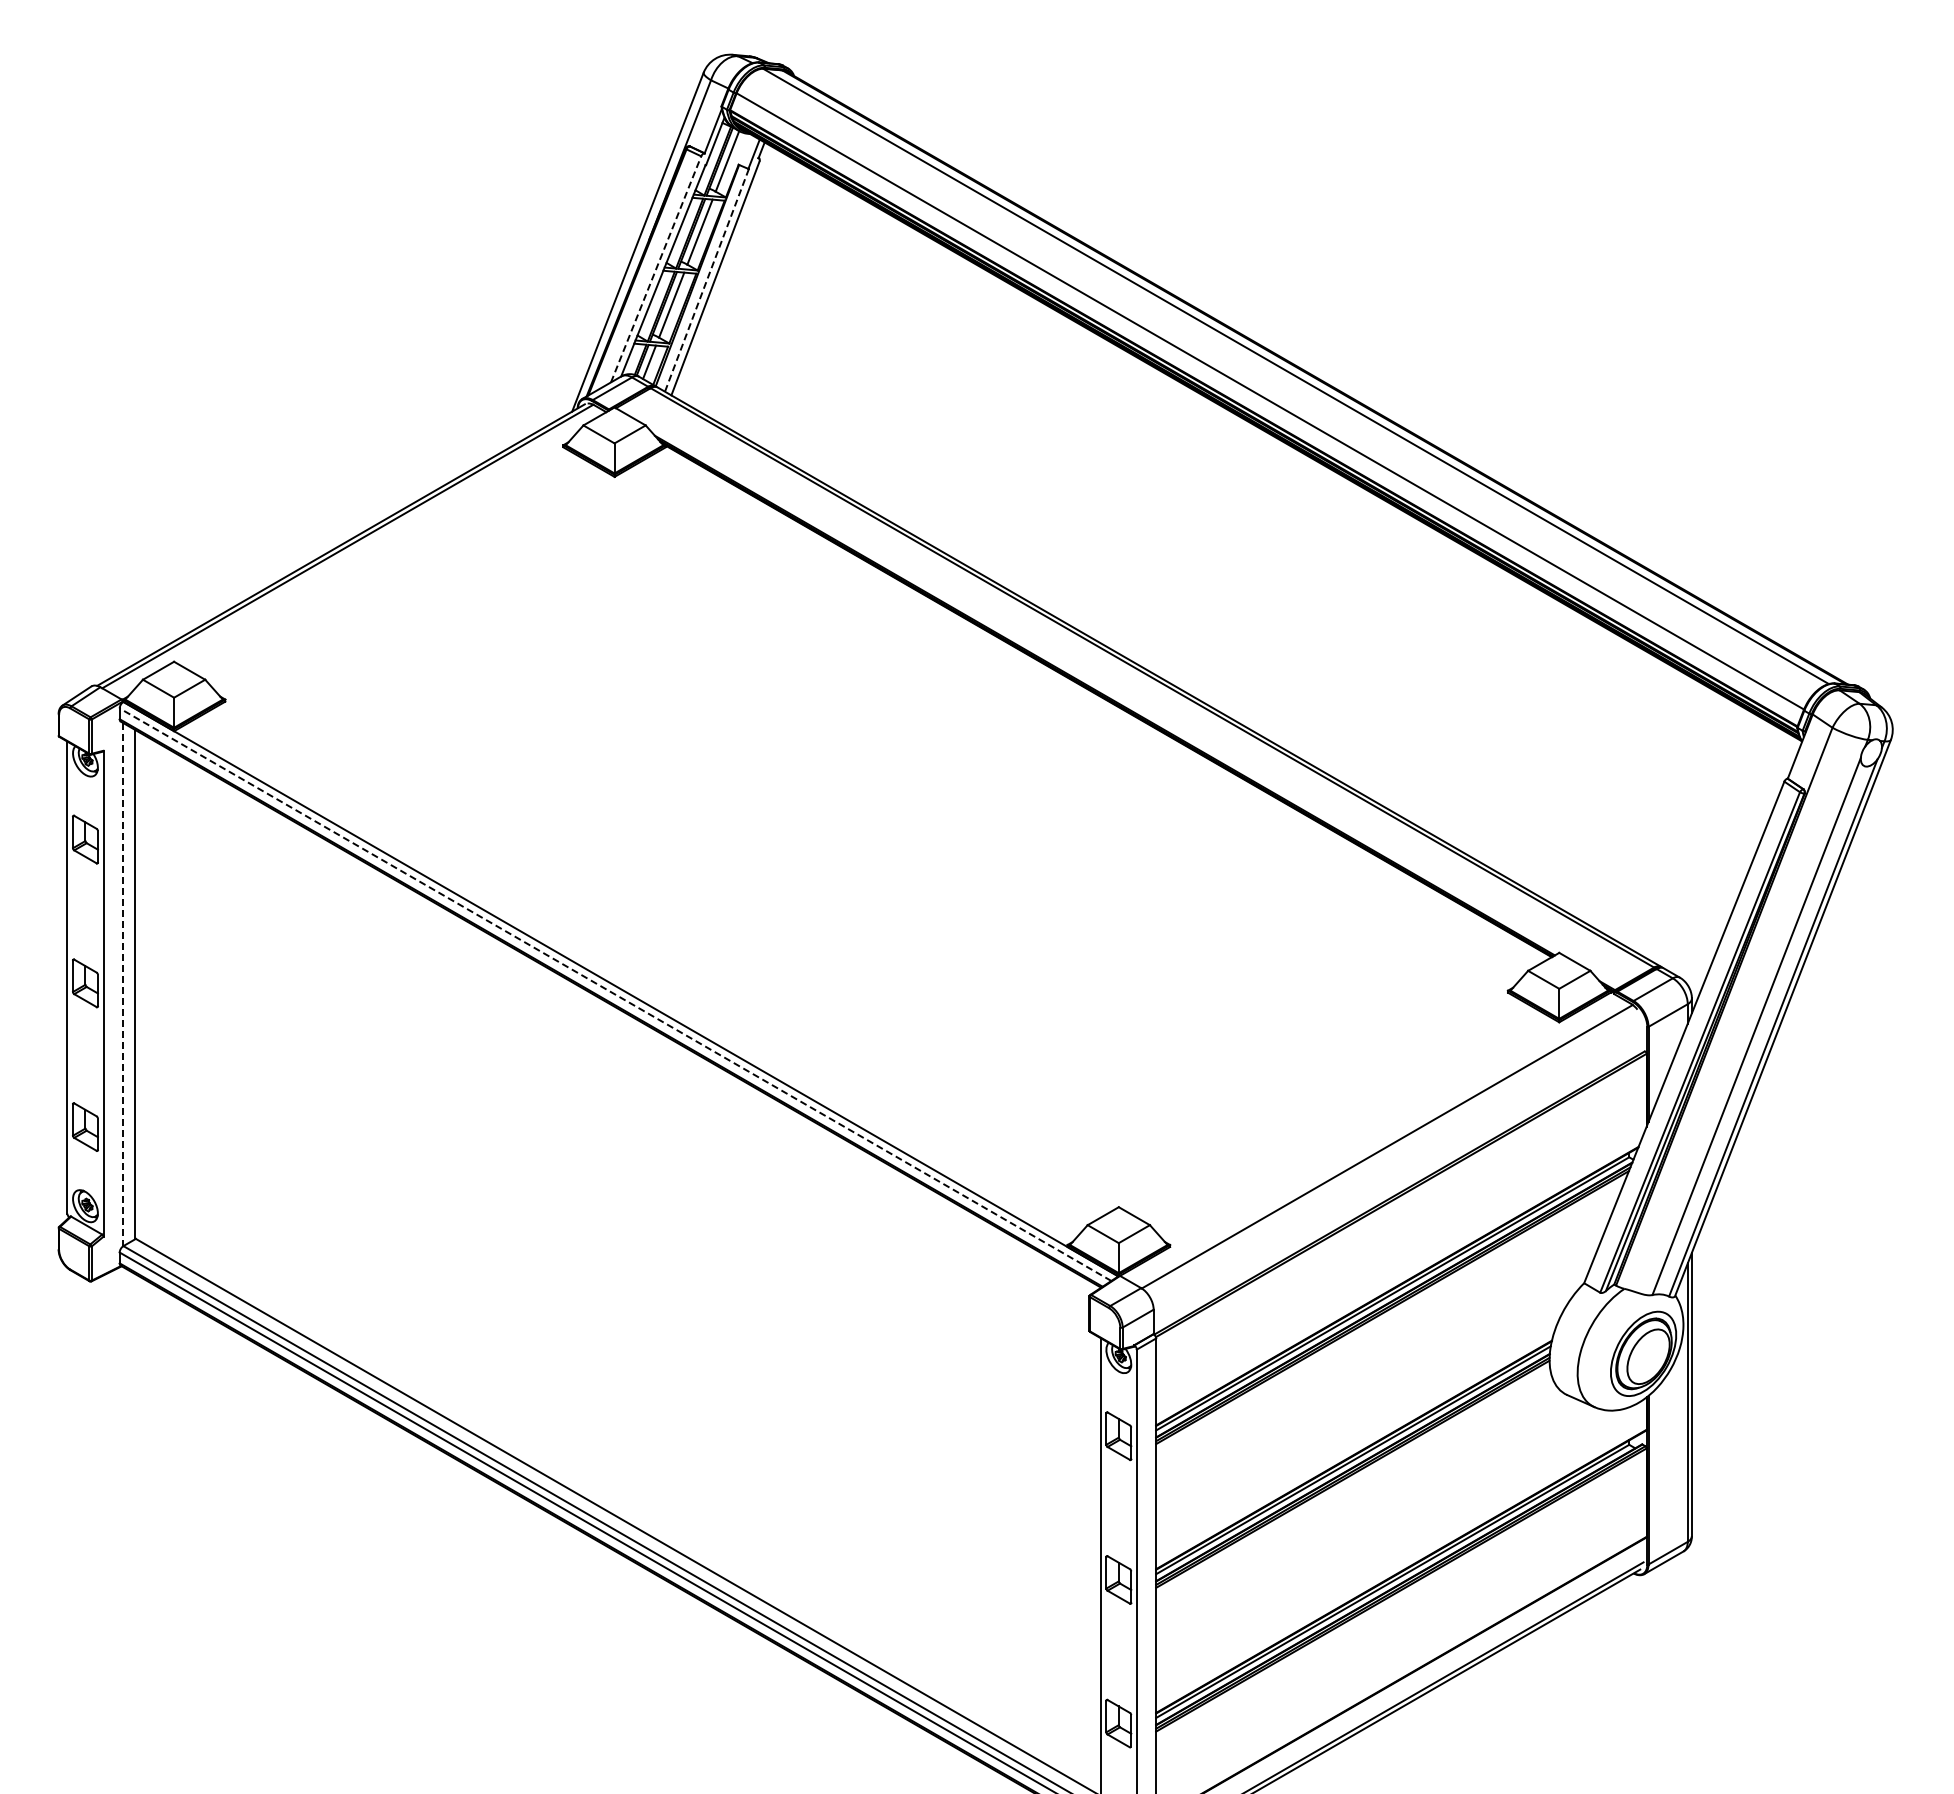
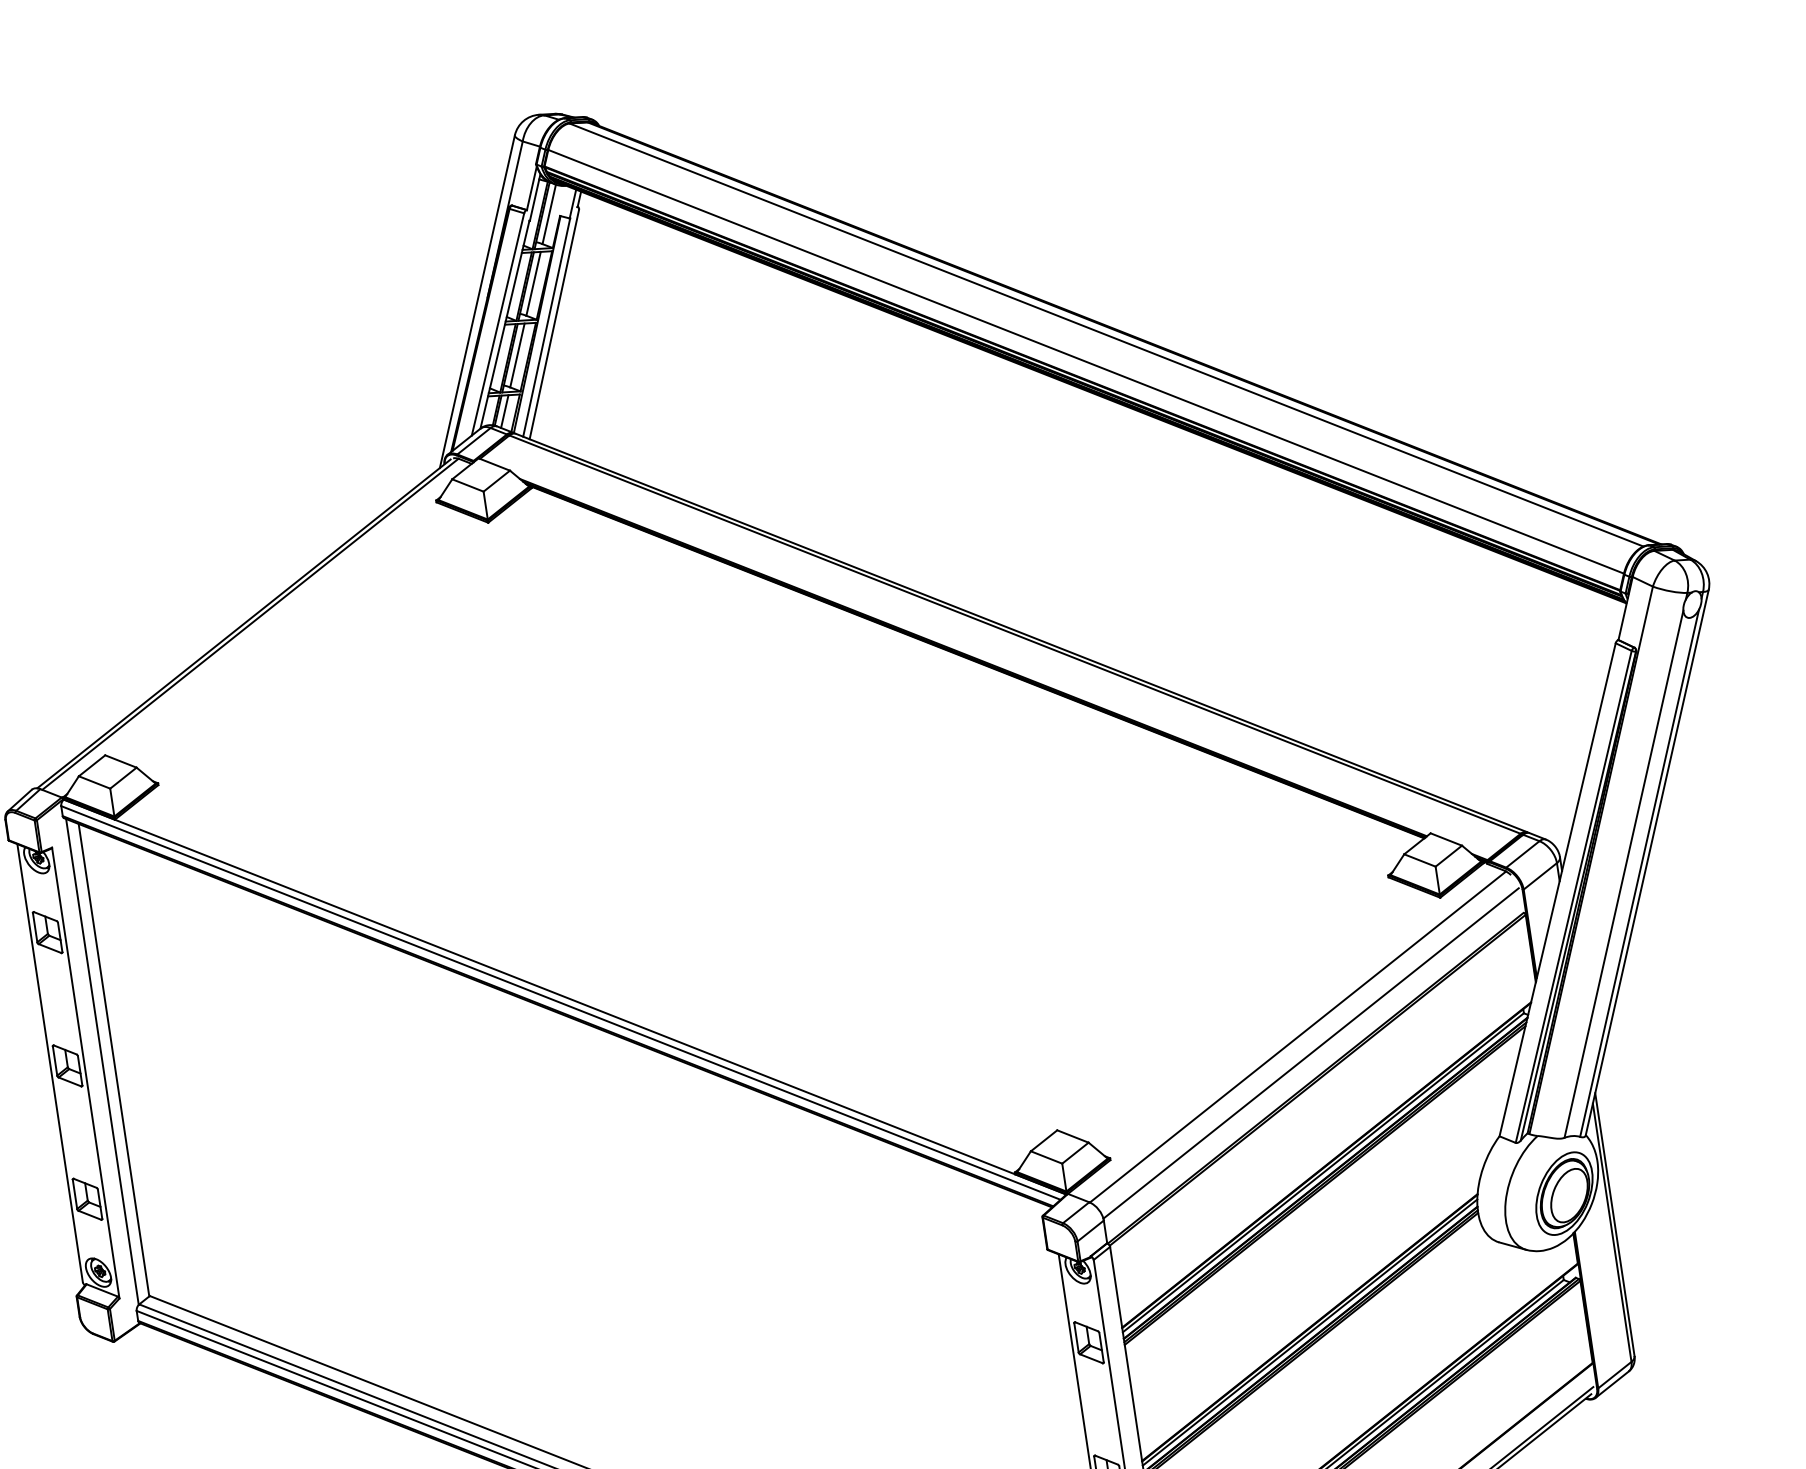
line: (656, 269) -> (498, 324), dashed -> solid
line: (706, 280) -> (546, 327), dashed -> solid
line: (122, 984) -> (102, 1061), dashed -> solid
line: (615, 994) -> (560, 1002), dashed -> solid
line: (1398, 1165) -> (1310, 1052), added

